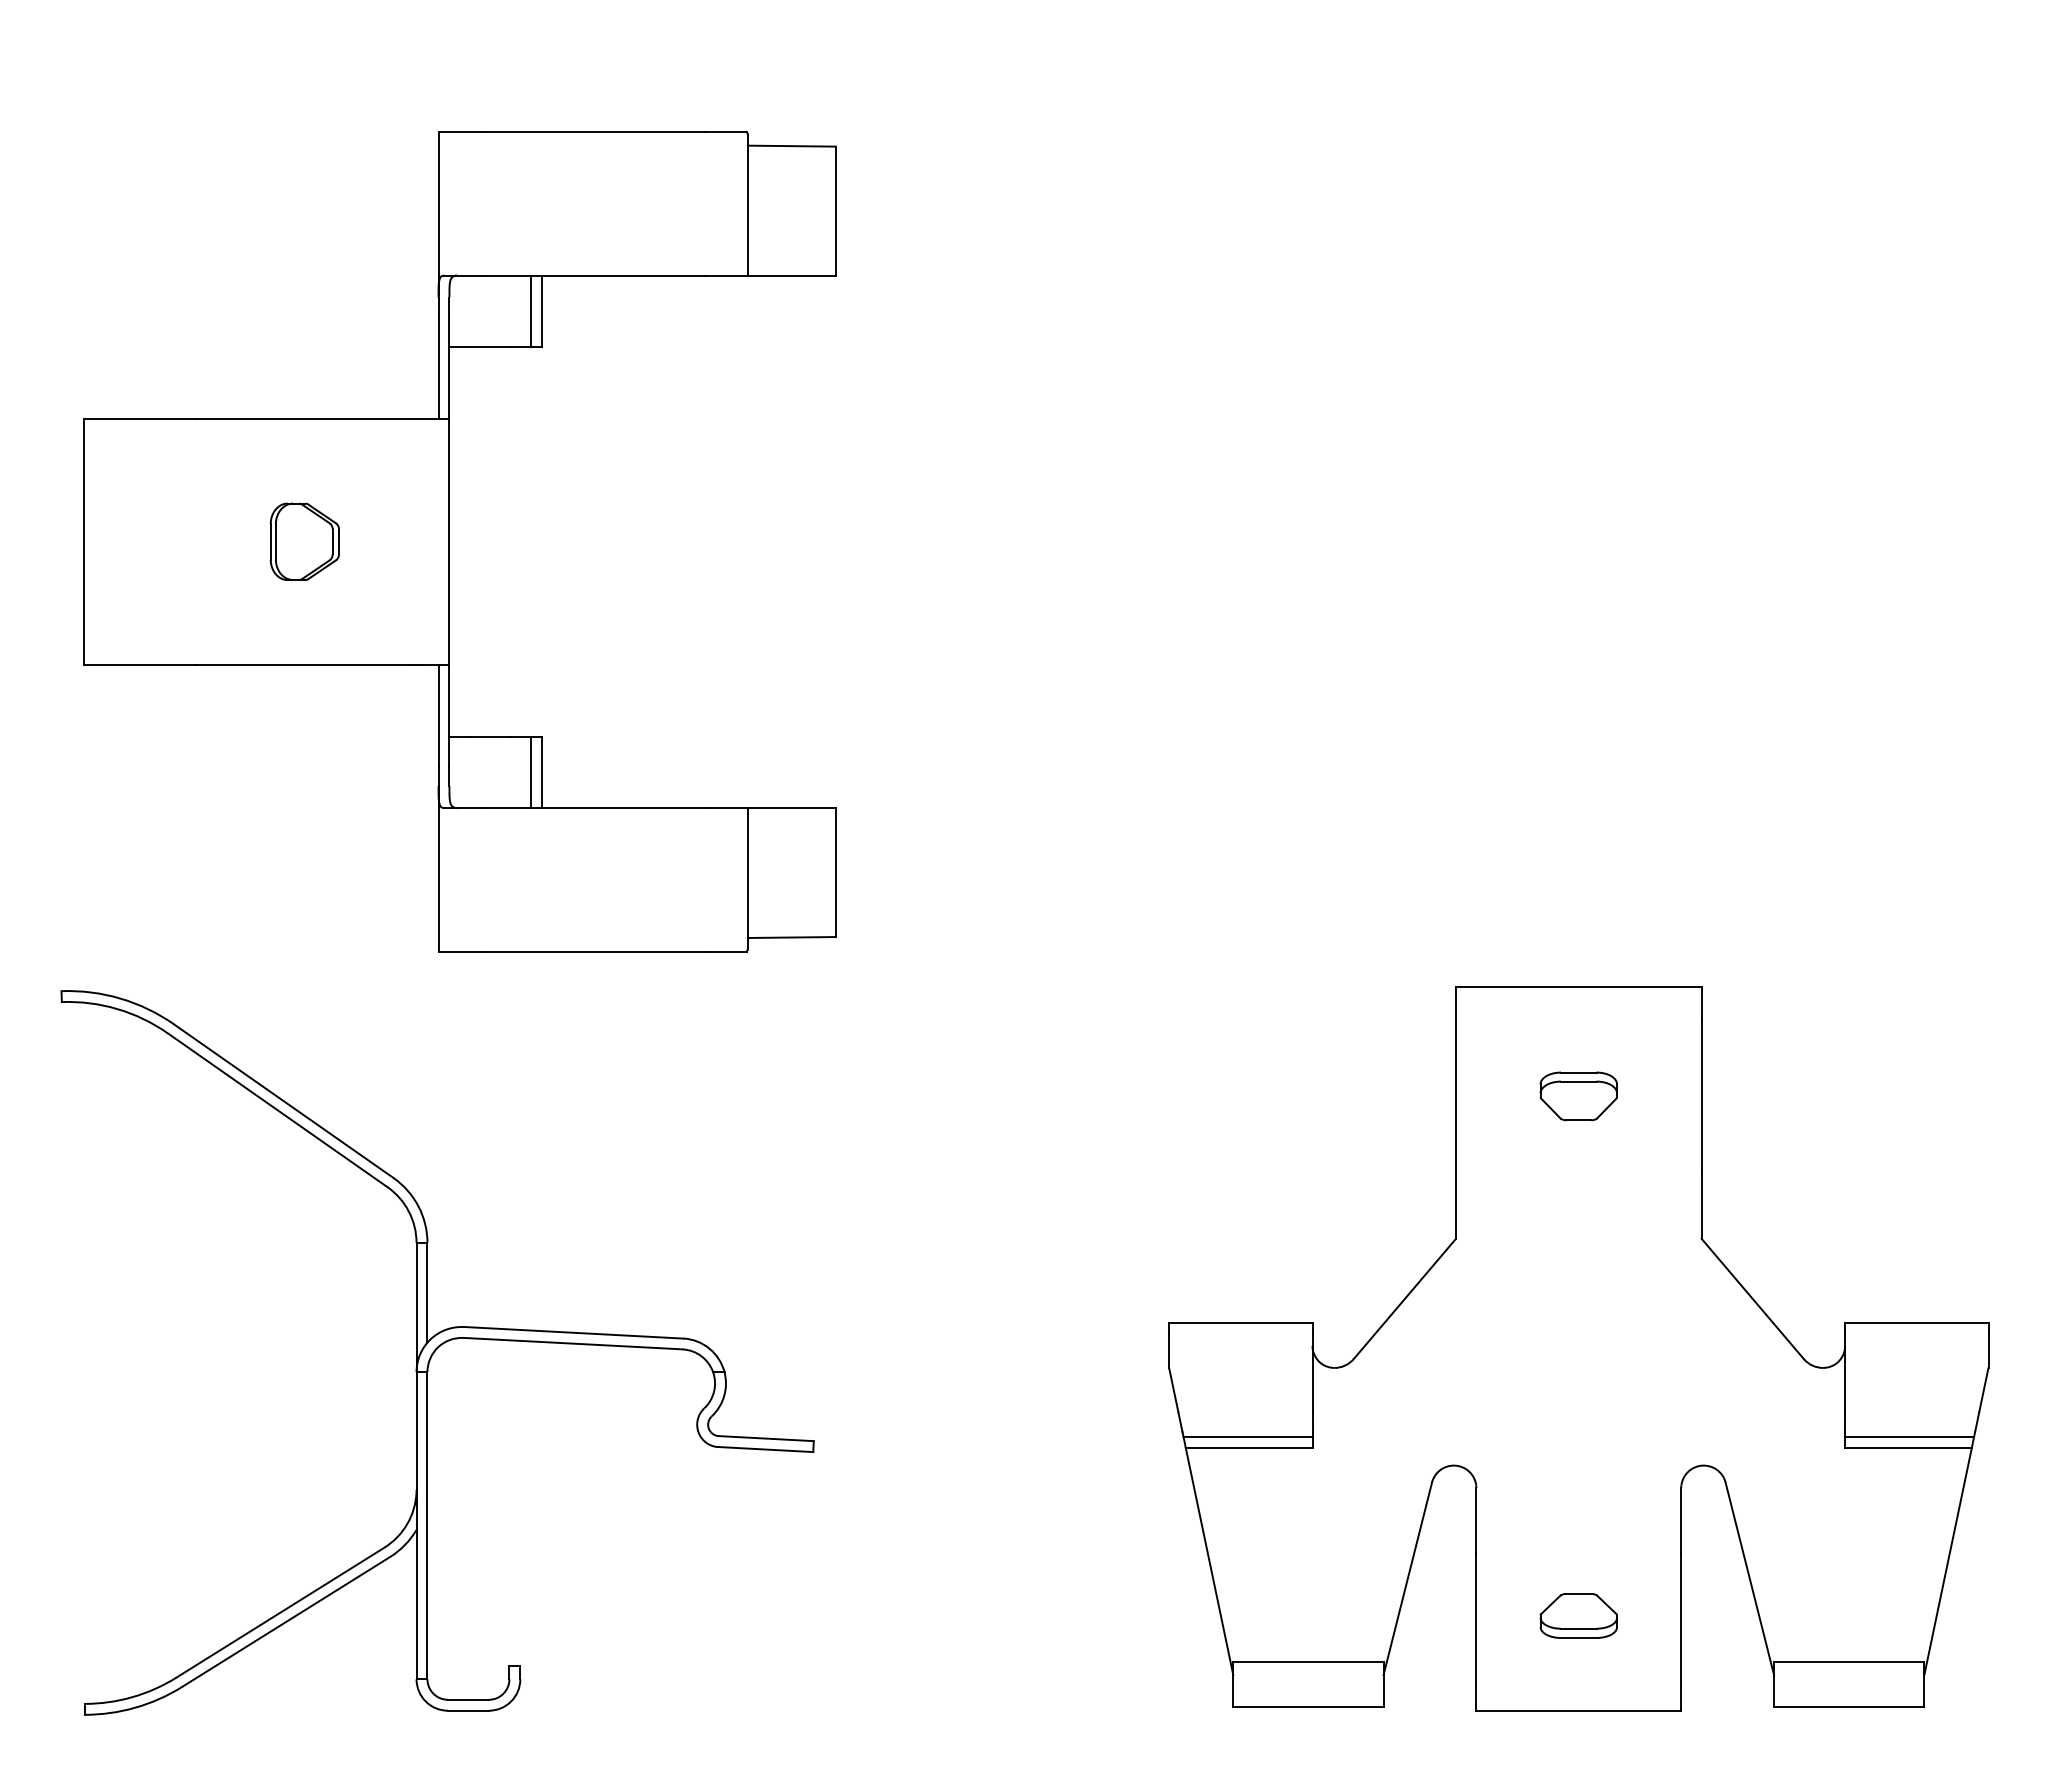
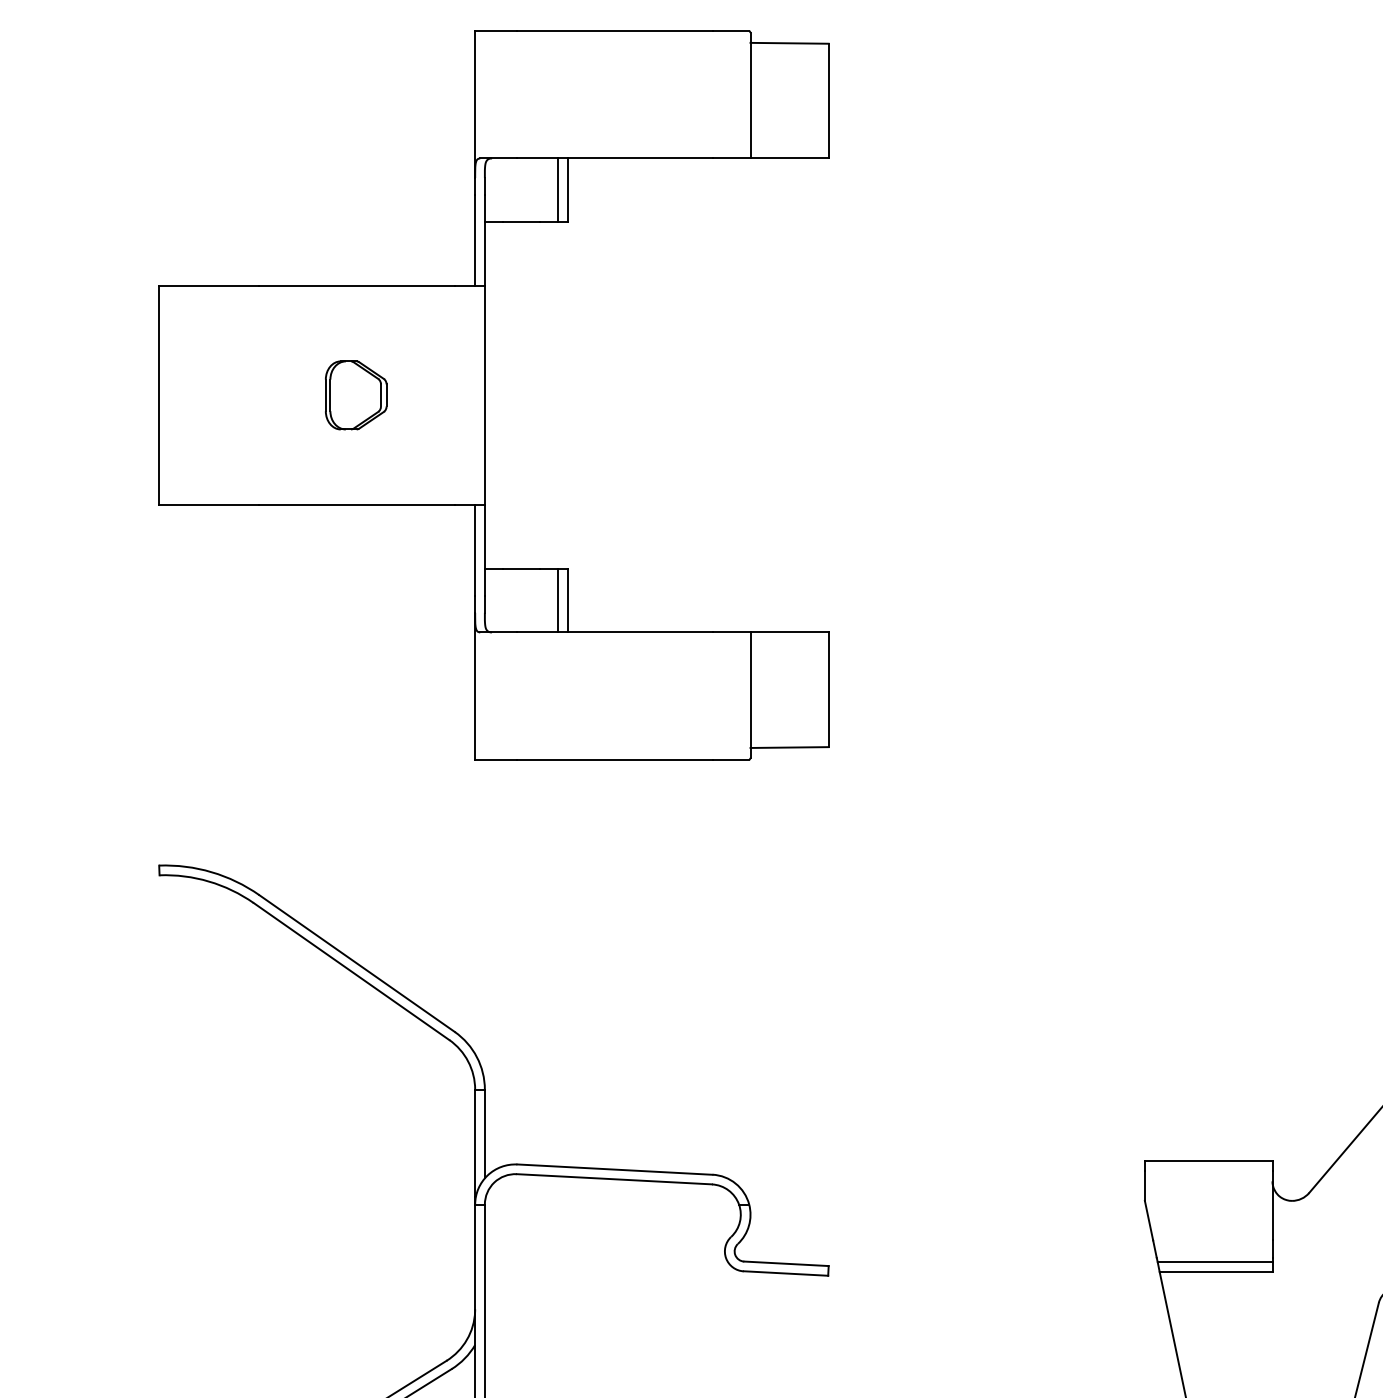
part: (449, 541) -> (484, 395), moved

